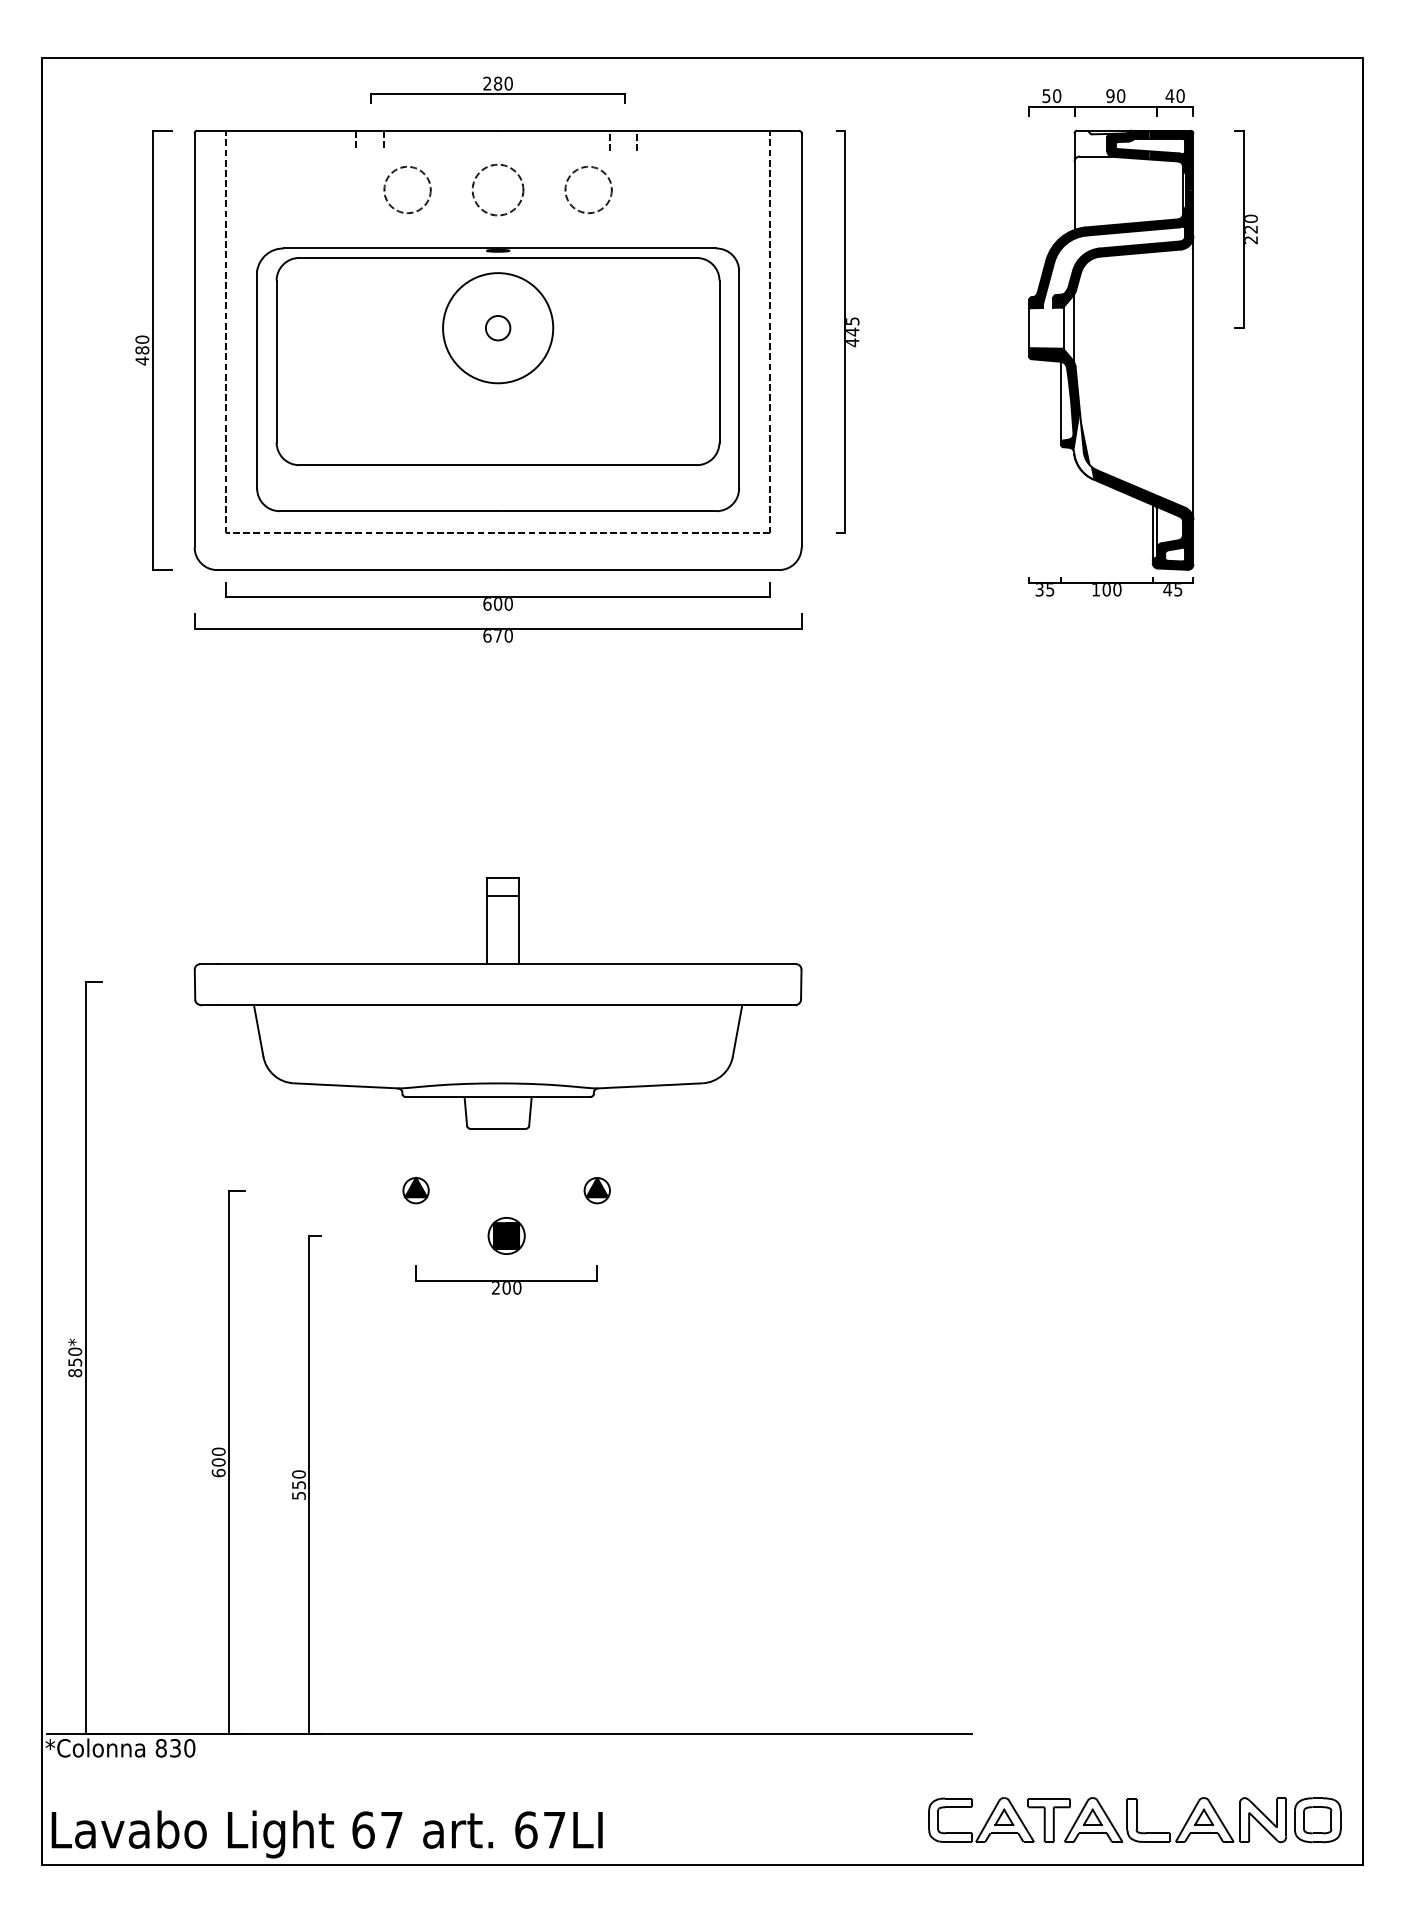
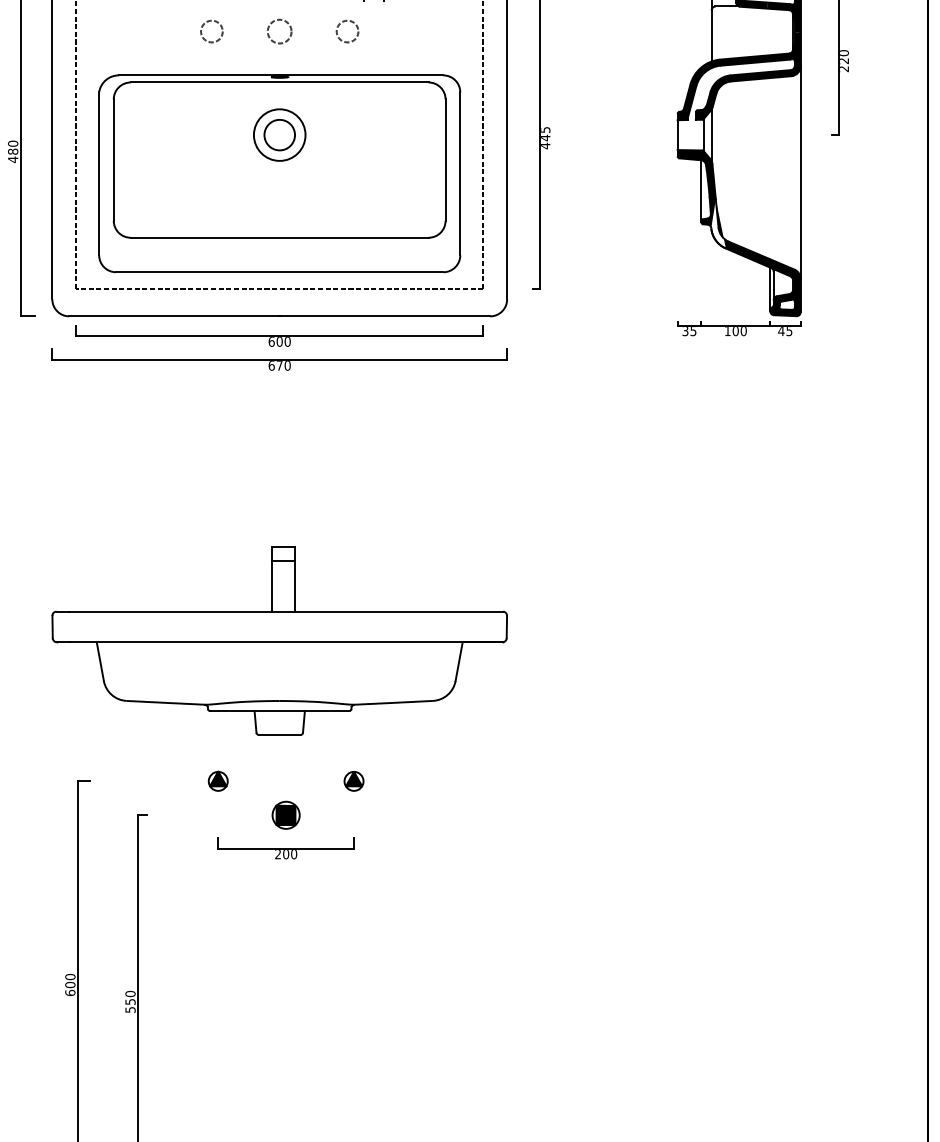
circle: (407, 189) -> (211, 31), size x0.62
circle: (497, 189) -> (279, 31), size x0.62
circle: (588, 189) -> (347, 31), size x0.62
circle: (497, 327) -> (279, 134), size x0.62
circle: (497, 327) -> (279, 134), size x1.67

